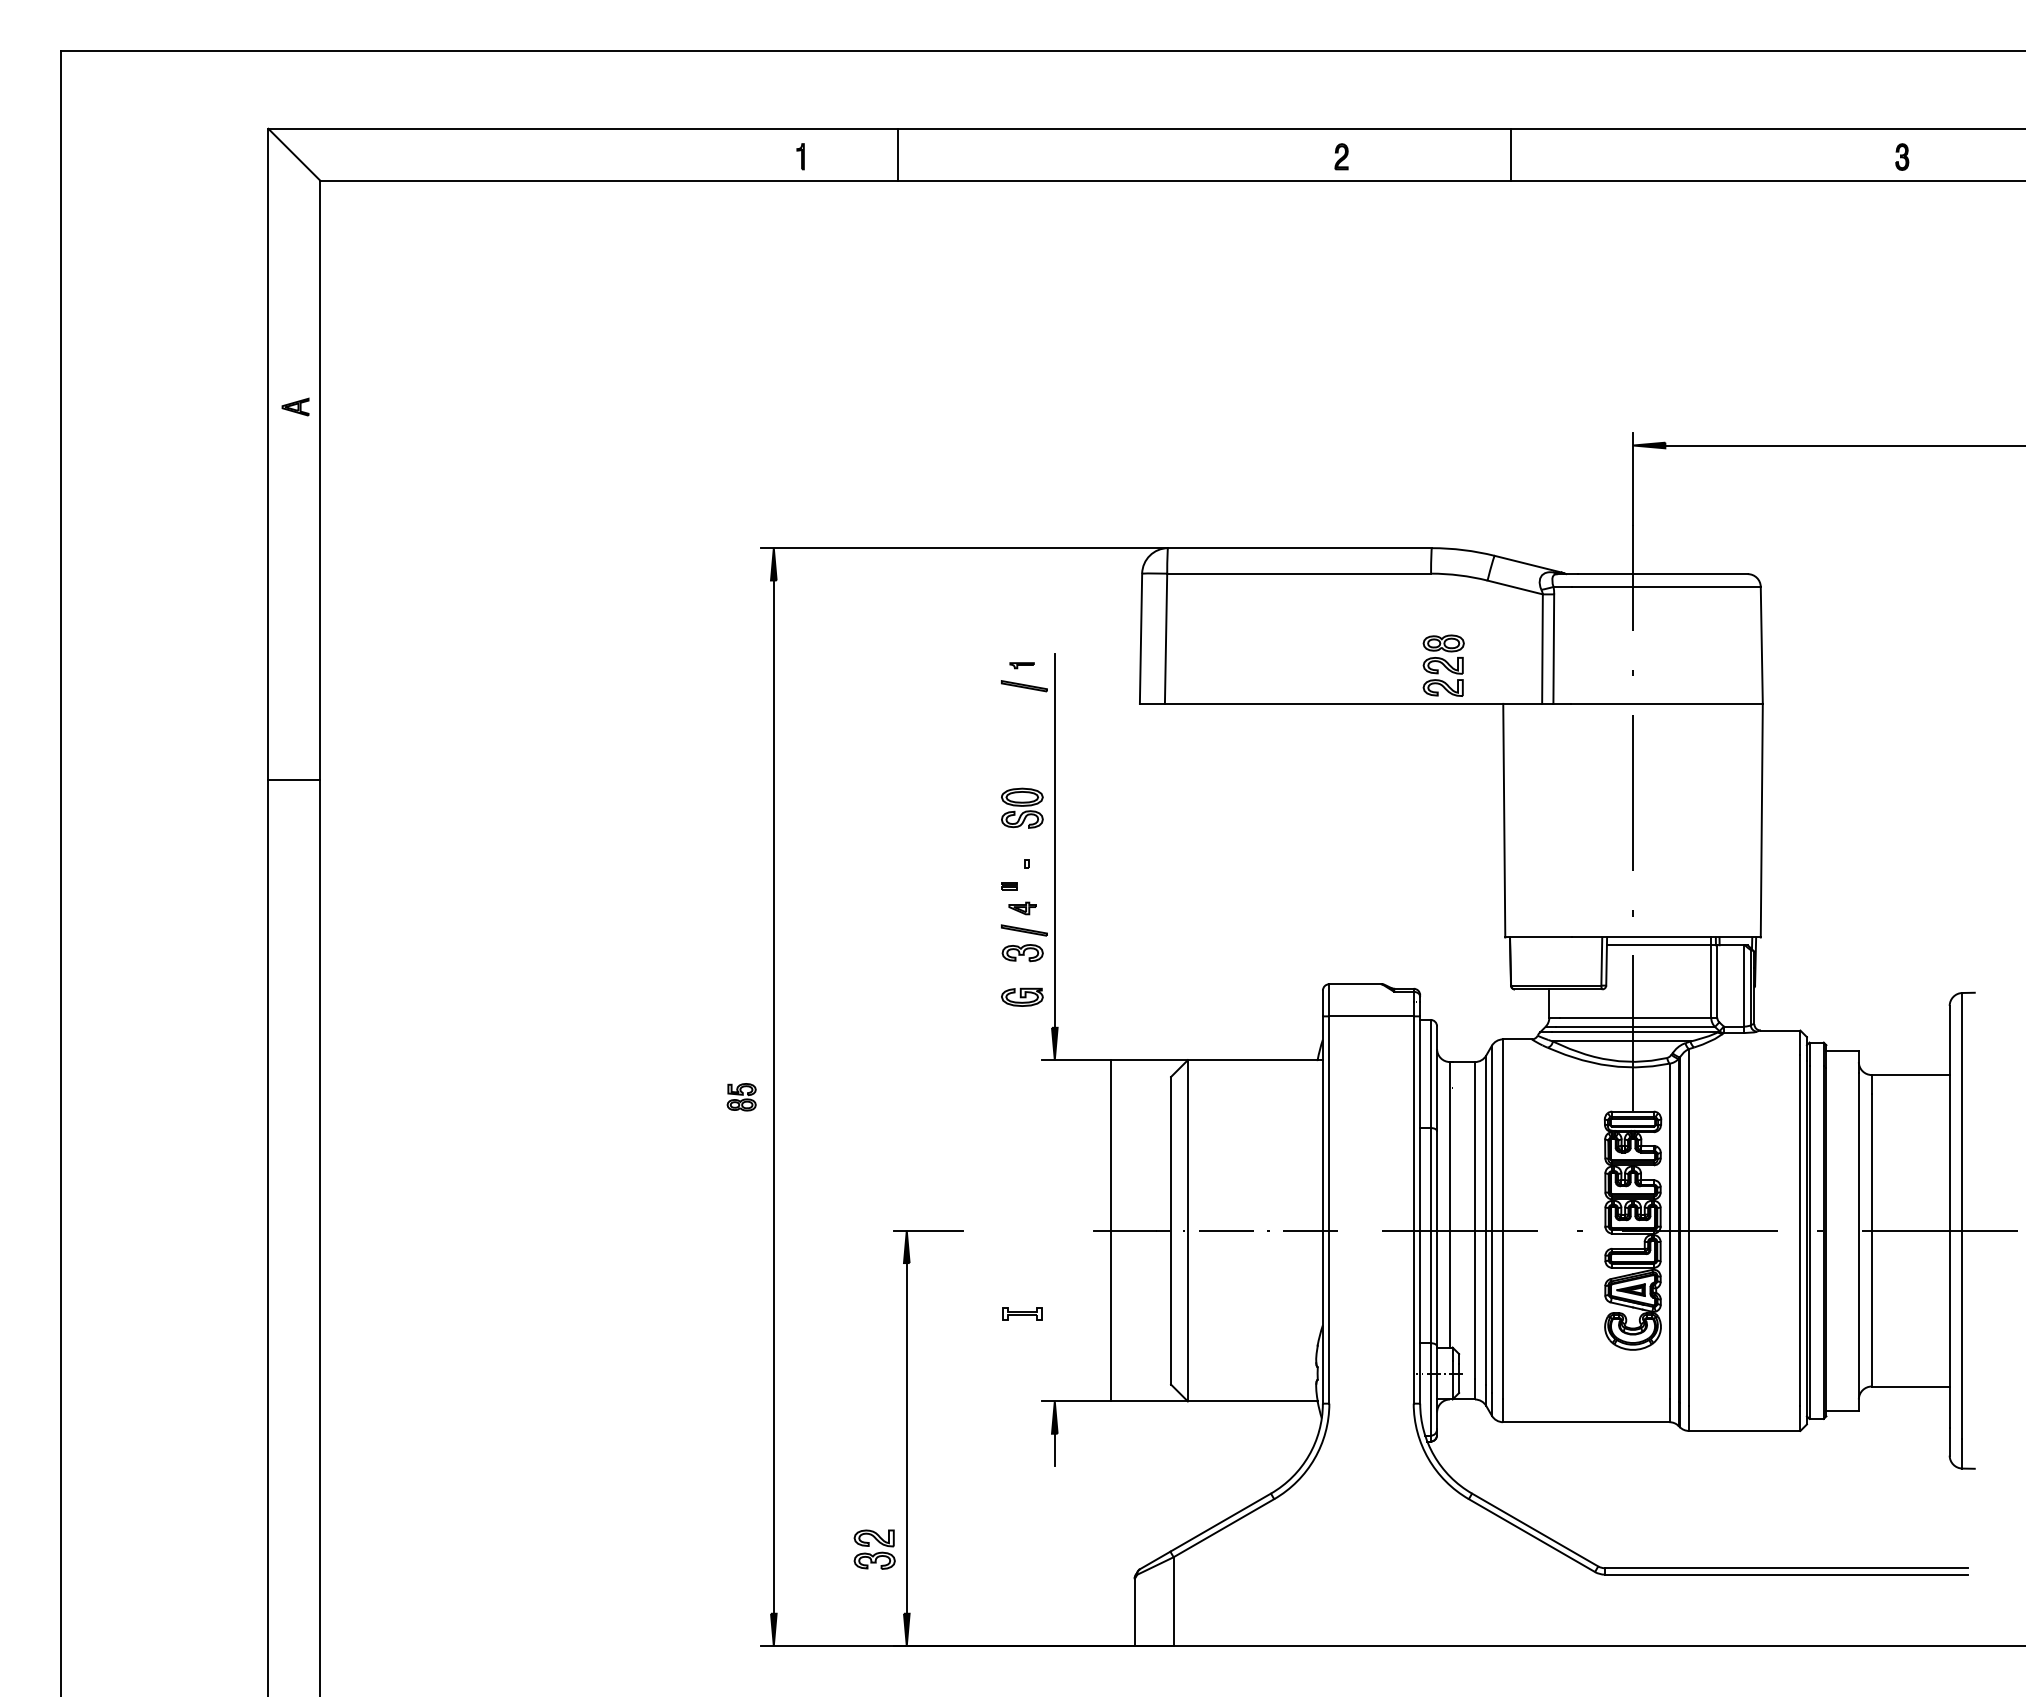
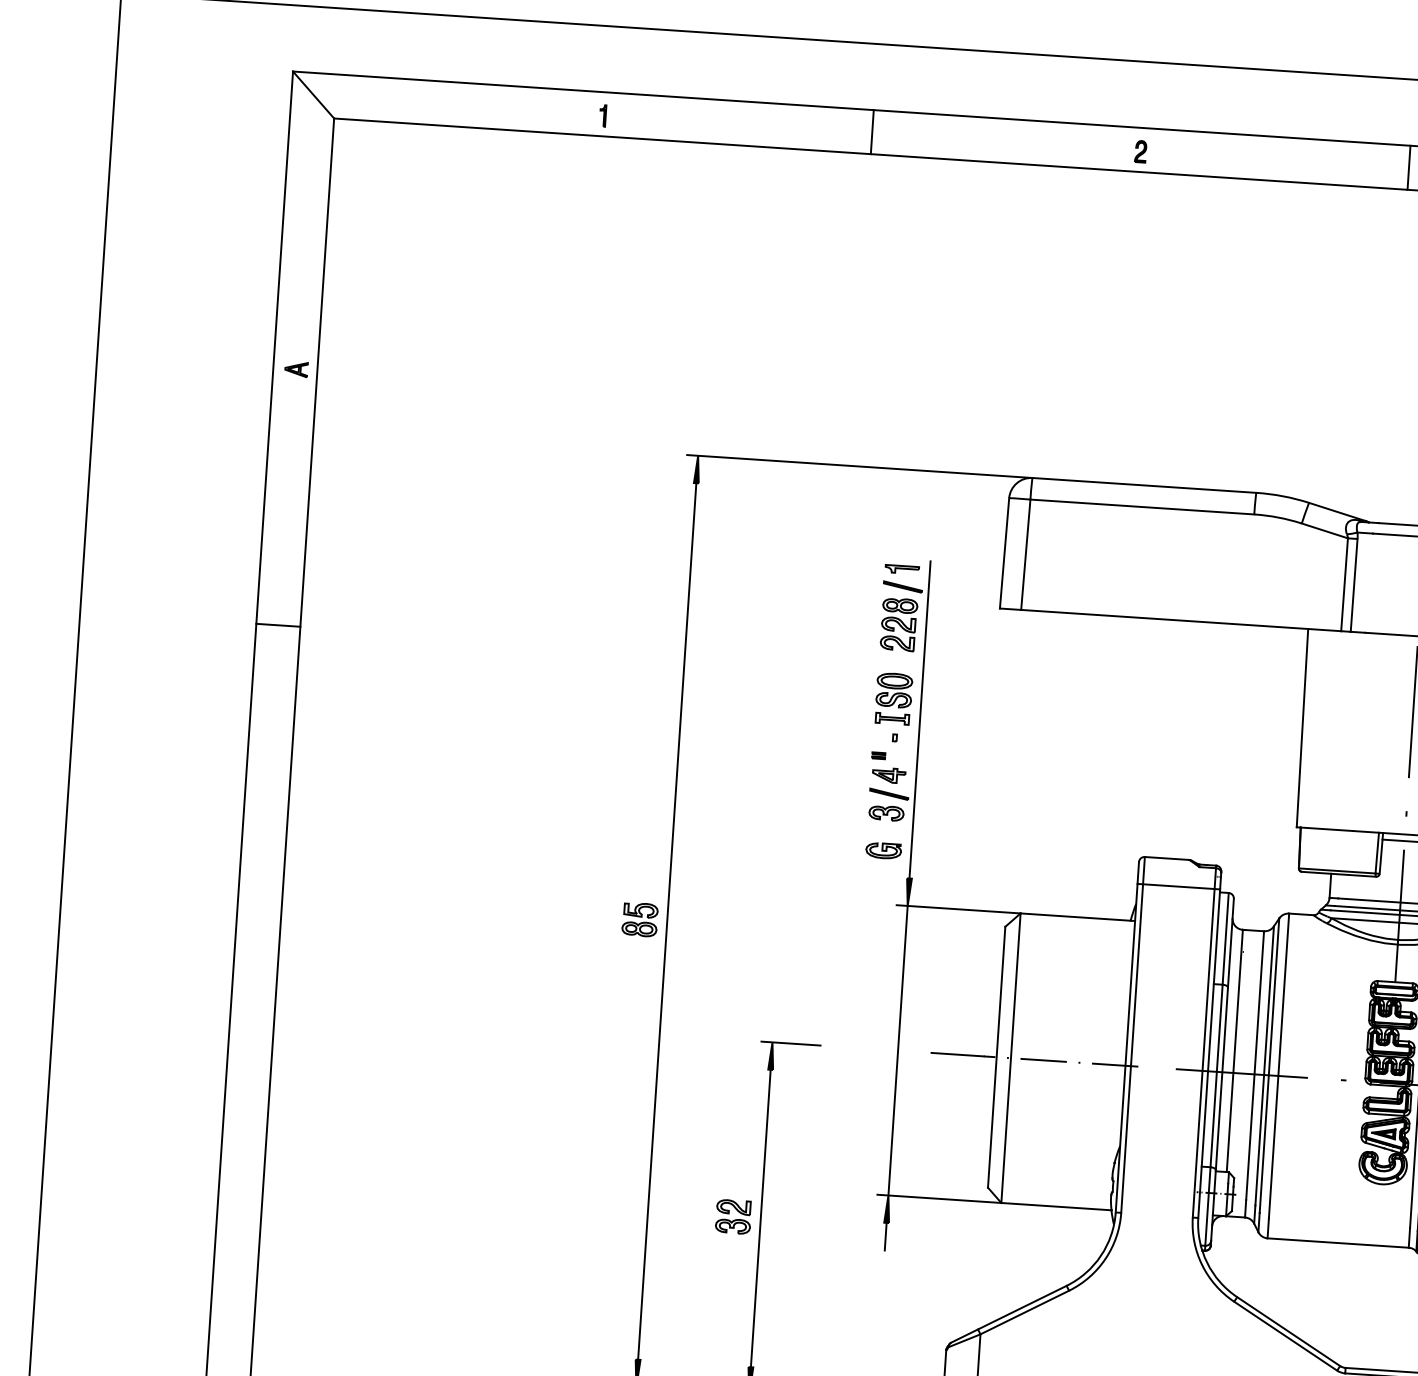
line: (897, 154) -> (871, 131), moved
line: (1510, 154) -> (1408, 167), moved
part: (800, 156) -> (602, 115), moved
part: (1341, 156) -> (1140, 151), moved
part: (295, 406) -> (296, 368), moved
part: (1021, 665) -> (901, 569), size x1.67
part: (1443, 665) -> (898, 624), moved
part: (1022, 908) -> (888, 775), size x1.43
part: (741, 1097) -> (639, 919), size x1.43
line: (1110, 1230) -> (897, 1050), moved
part: (1022, 1313) -> (892, 718), moved
part: (874, 1549) -> (733, 1216), moved

